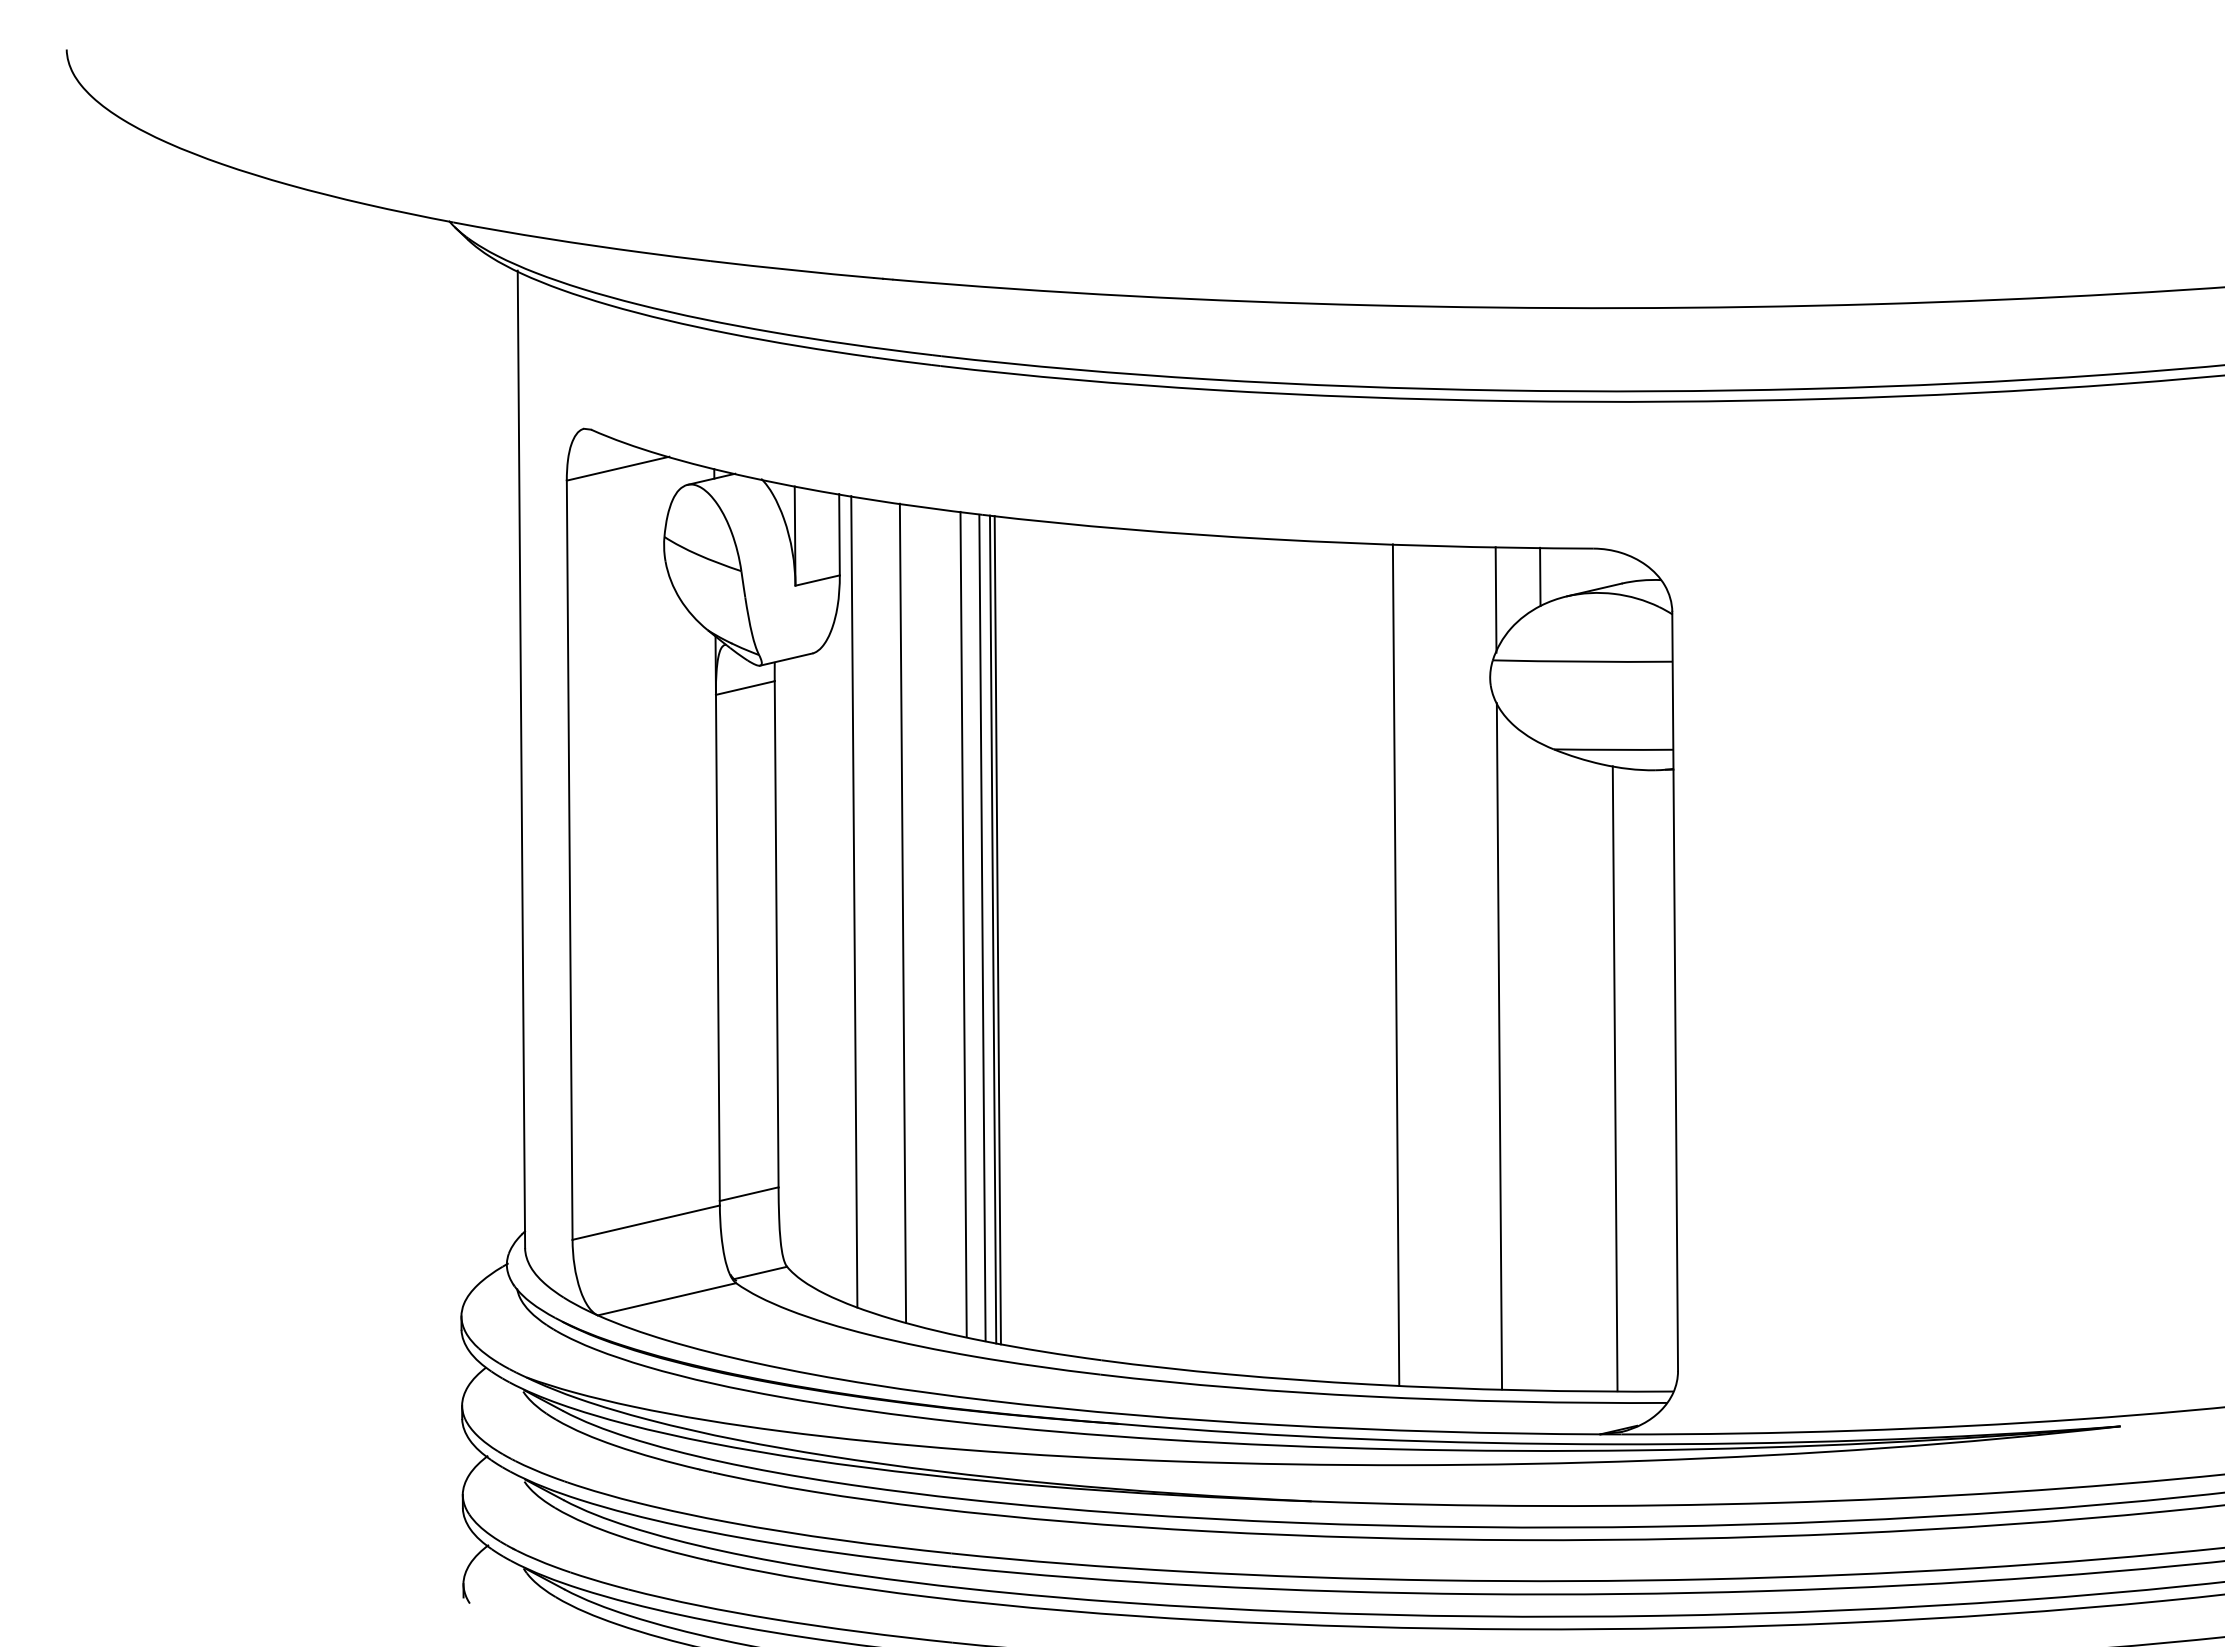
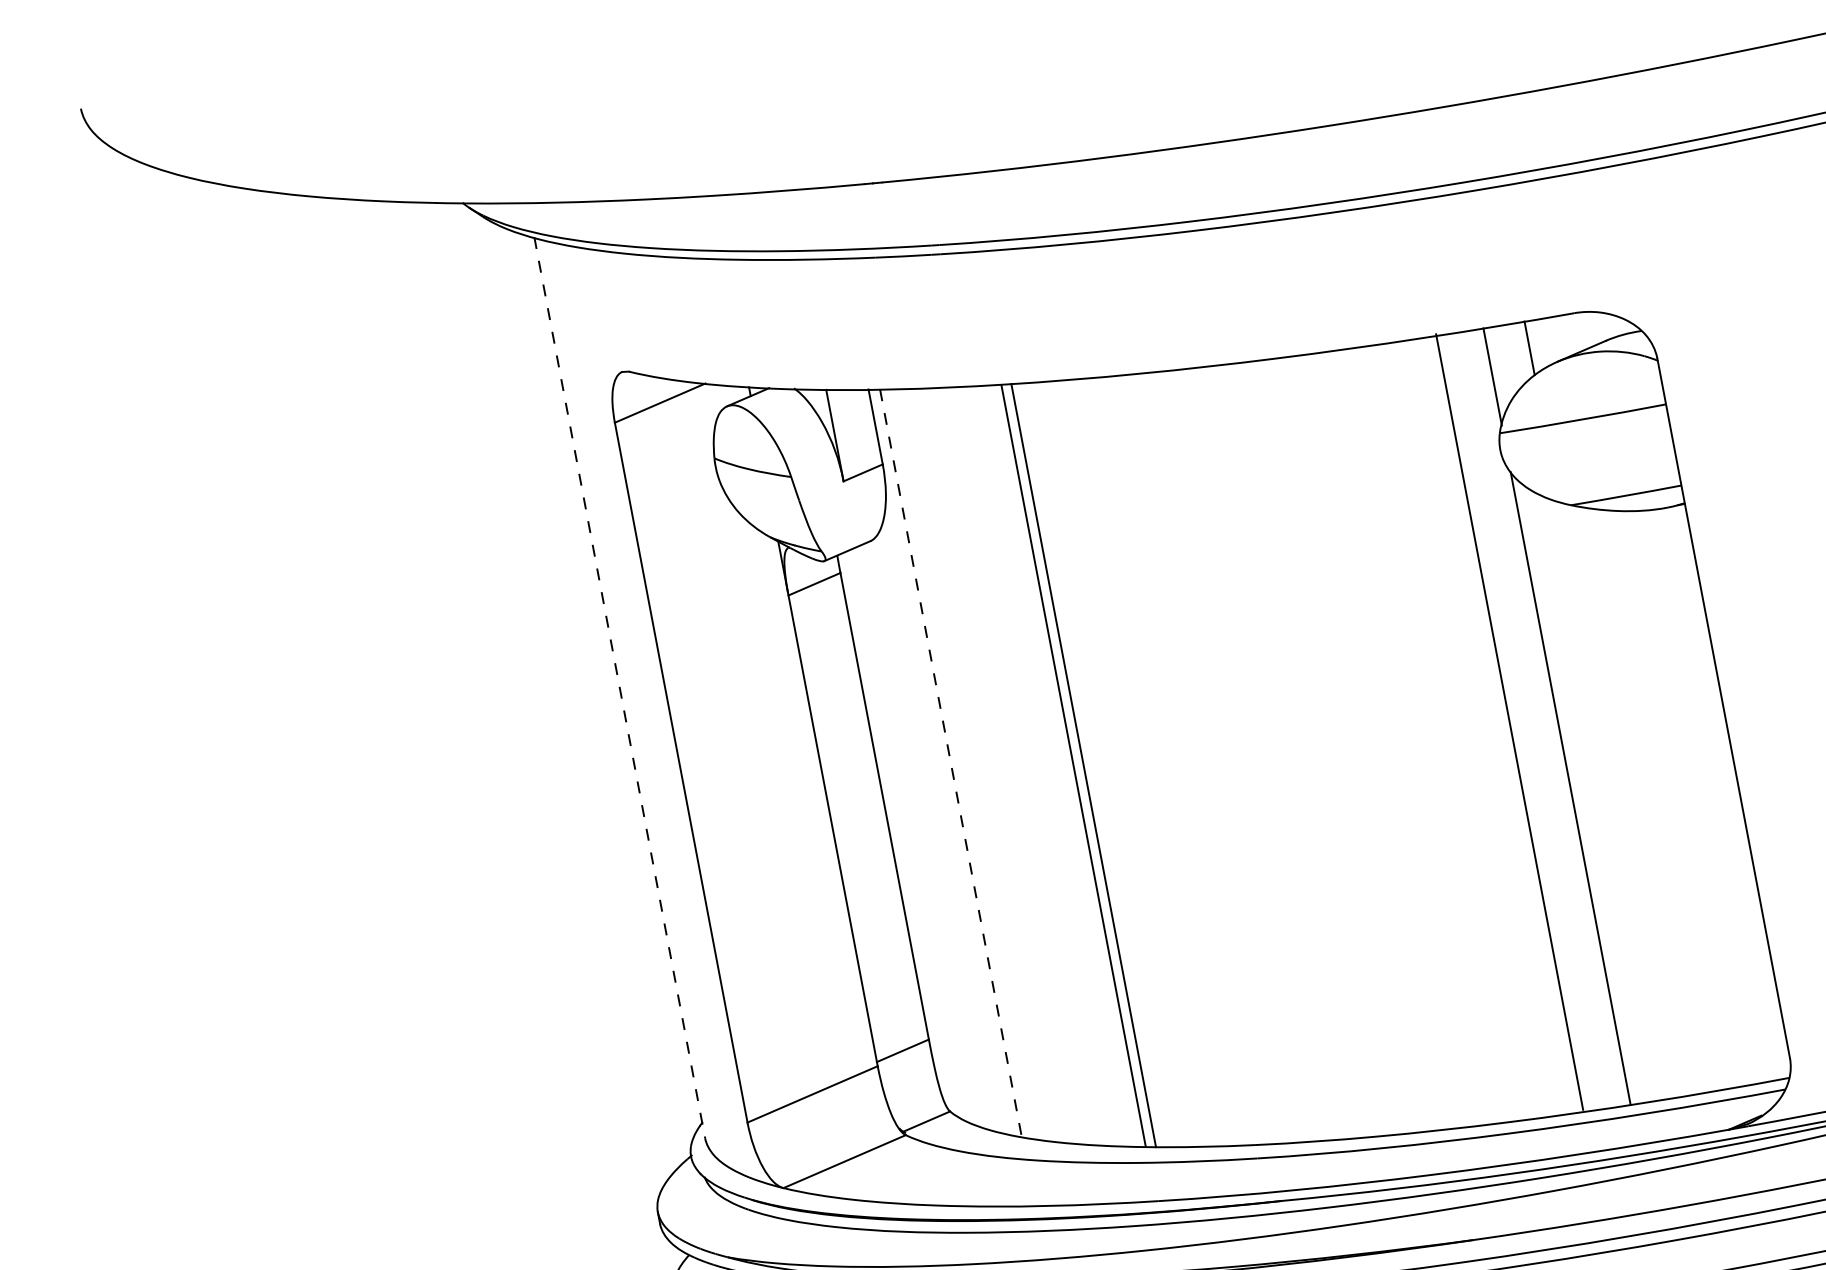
line: (521, 759) -> (619, 687), solid -> dashed
line: (854, 901) -> (951, 762), solid -> dashed
line: (902, 912) -> (997, 765), removed
line: (963, 924) -> (1055, 765), removed
line: (997, 930) -> (1087, 765), removed
line: (1395, 964) -> (1508, 721), moved
line: (1614, 1078) -> (1682, 798), removed

